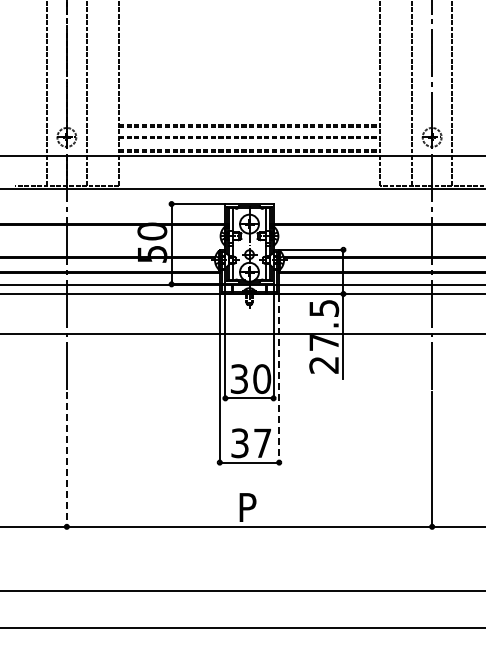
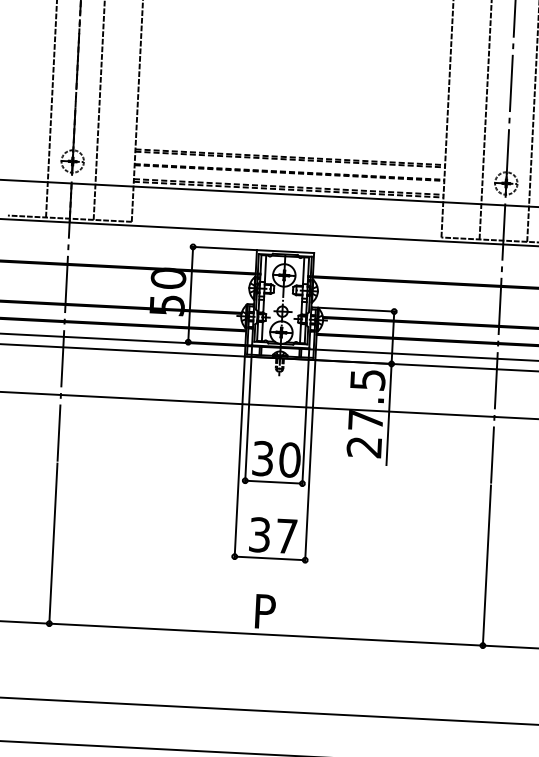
line: (279, 379) -> (310, 461), dashed -> solid
line: (66, 460) -> (52, 544), dashed -> solid

